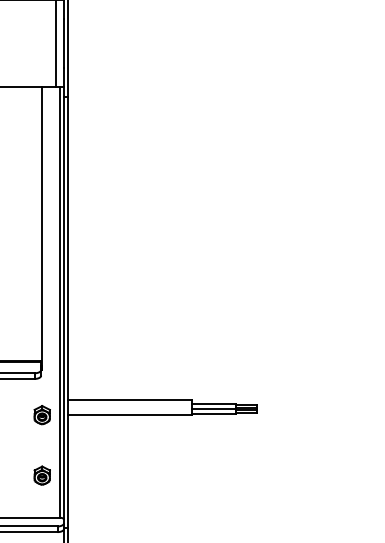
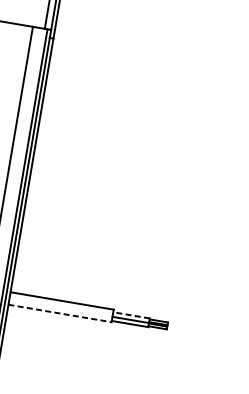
line: (213, 403) -> (131, 315), solid -> dashed
line: (130, 415) -> (60, 313), solid -> dashed

